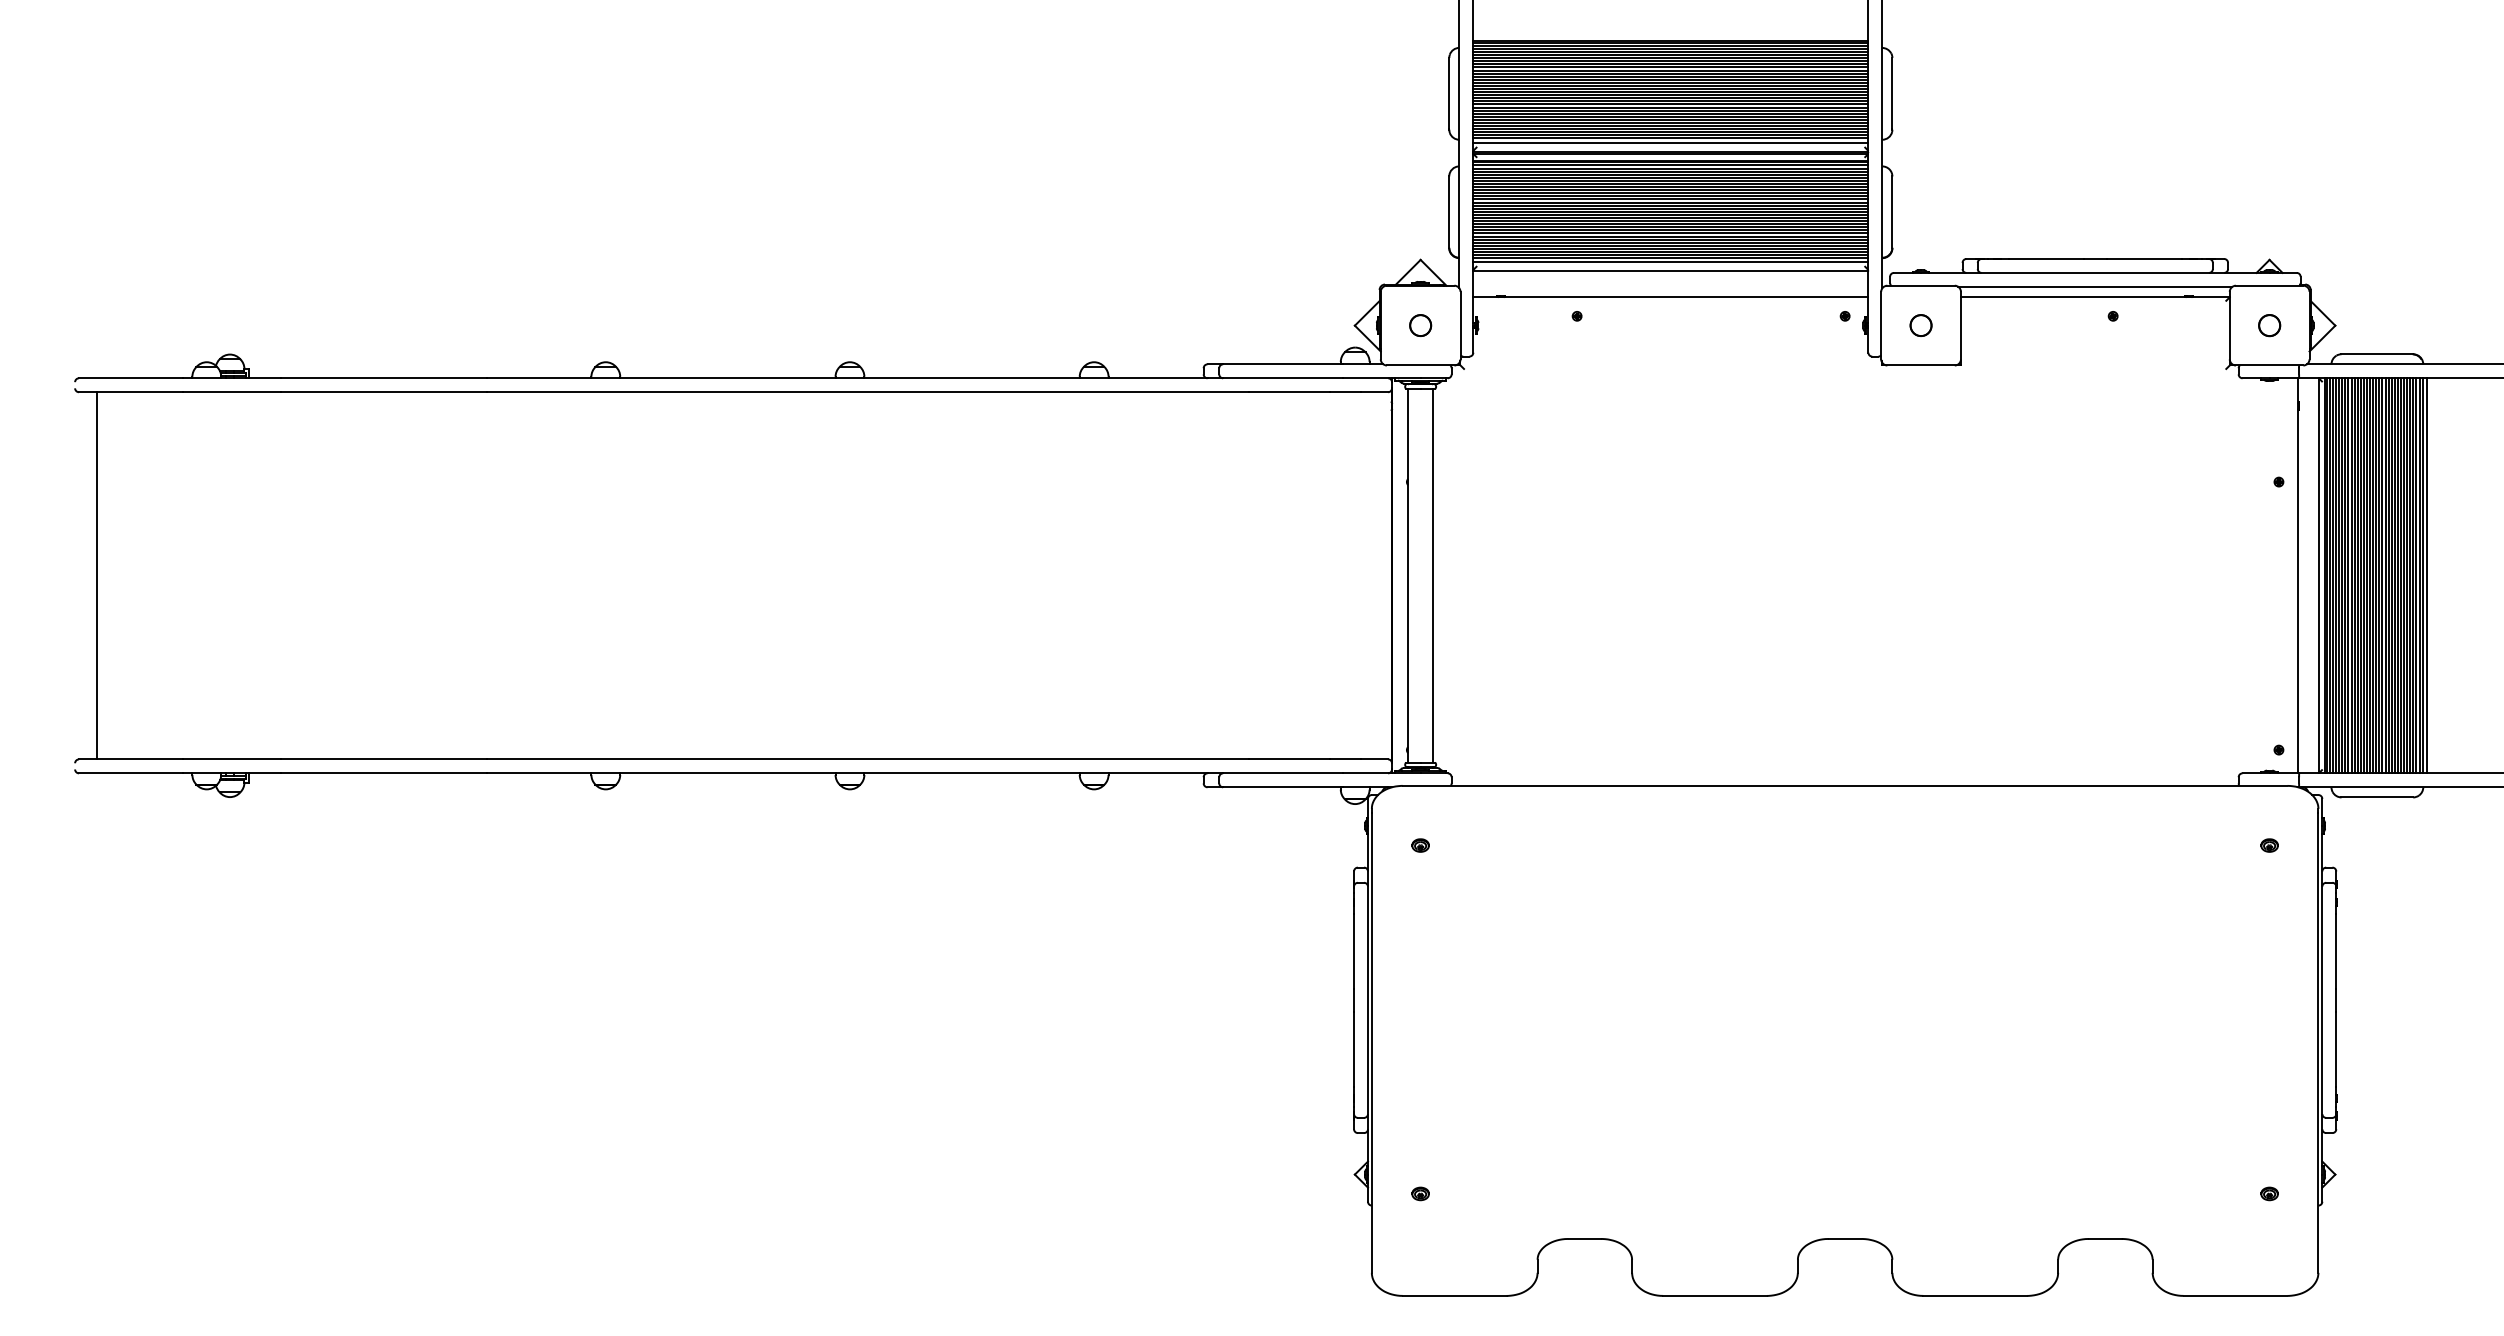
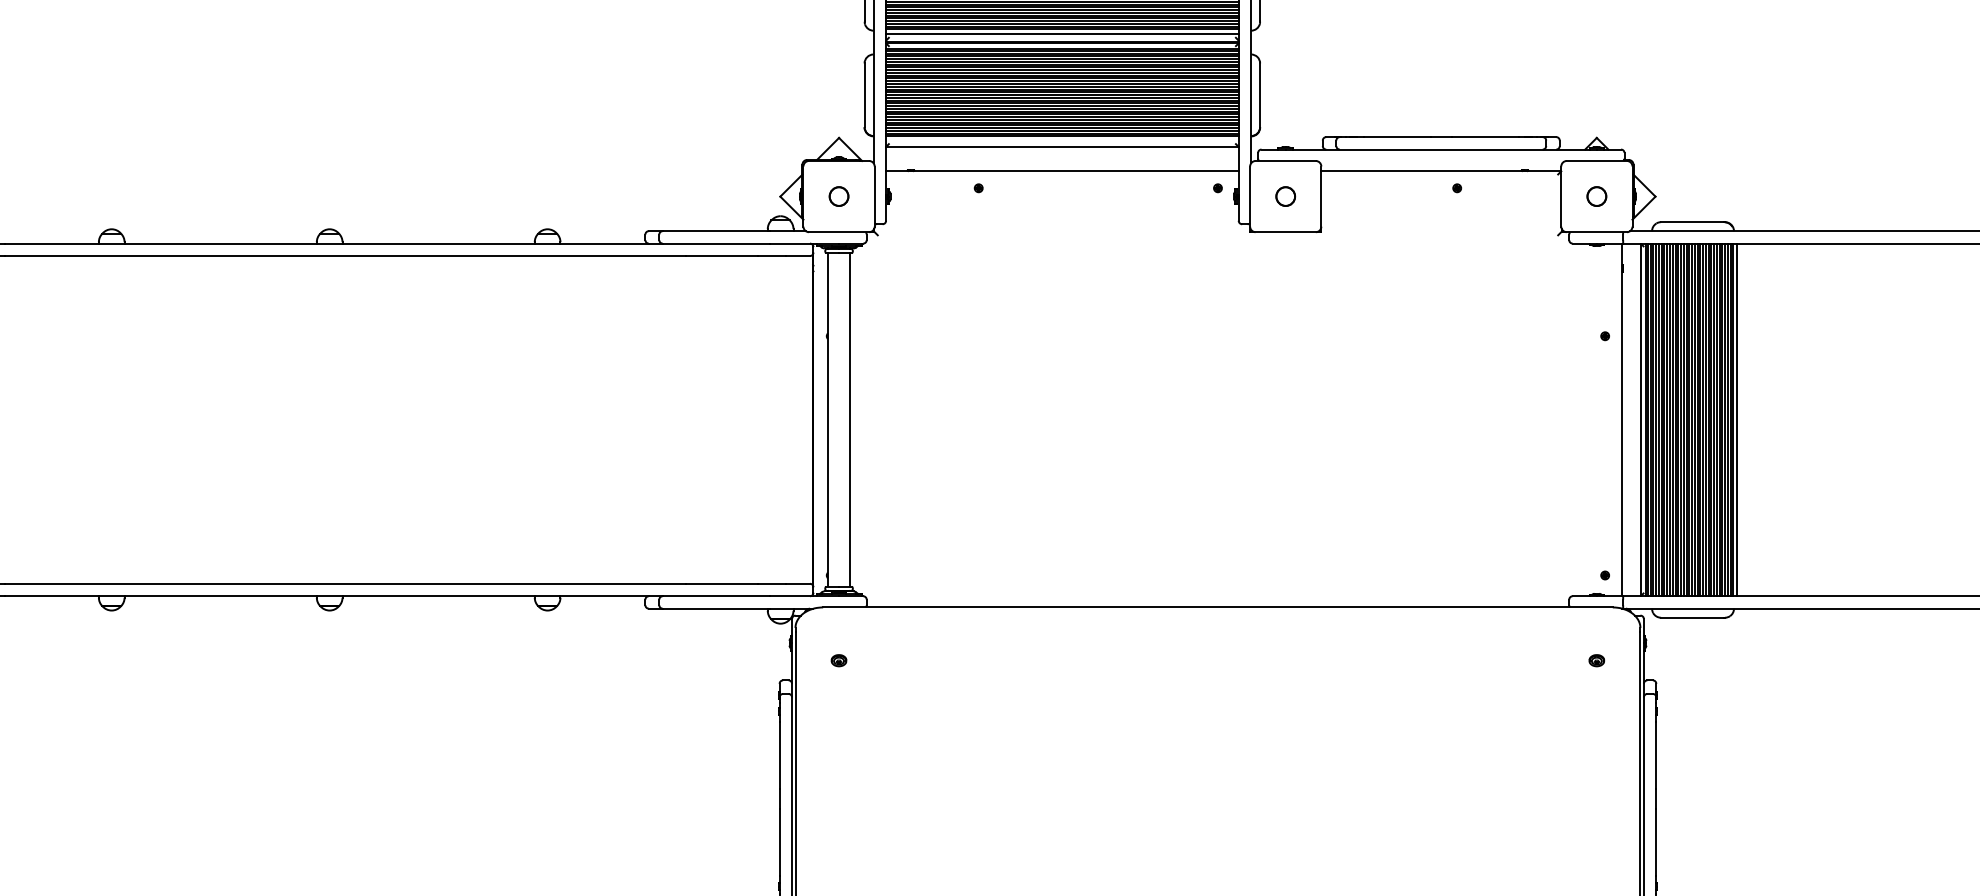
line: (1670, 262) -> (1062, 140), removed
line: (2095, 286) -> (1441, 161), removed

